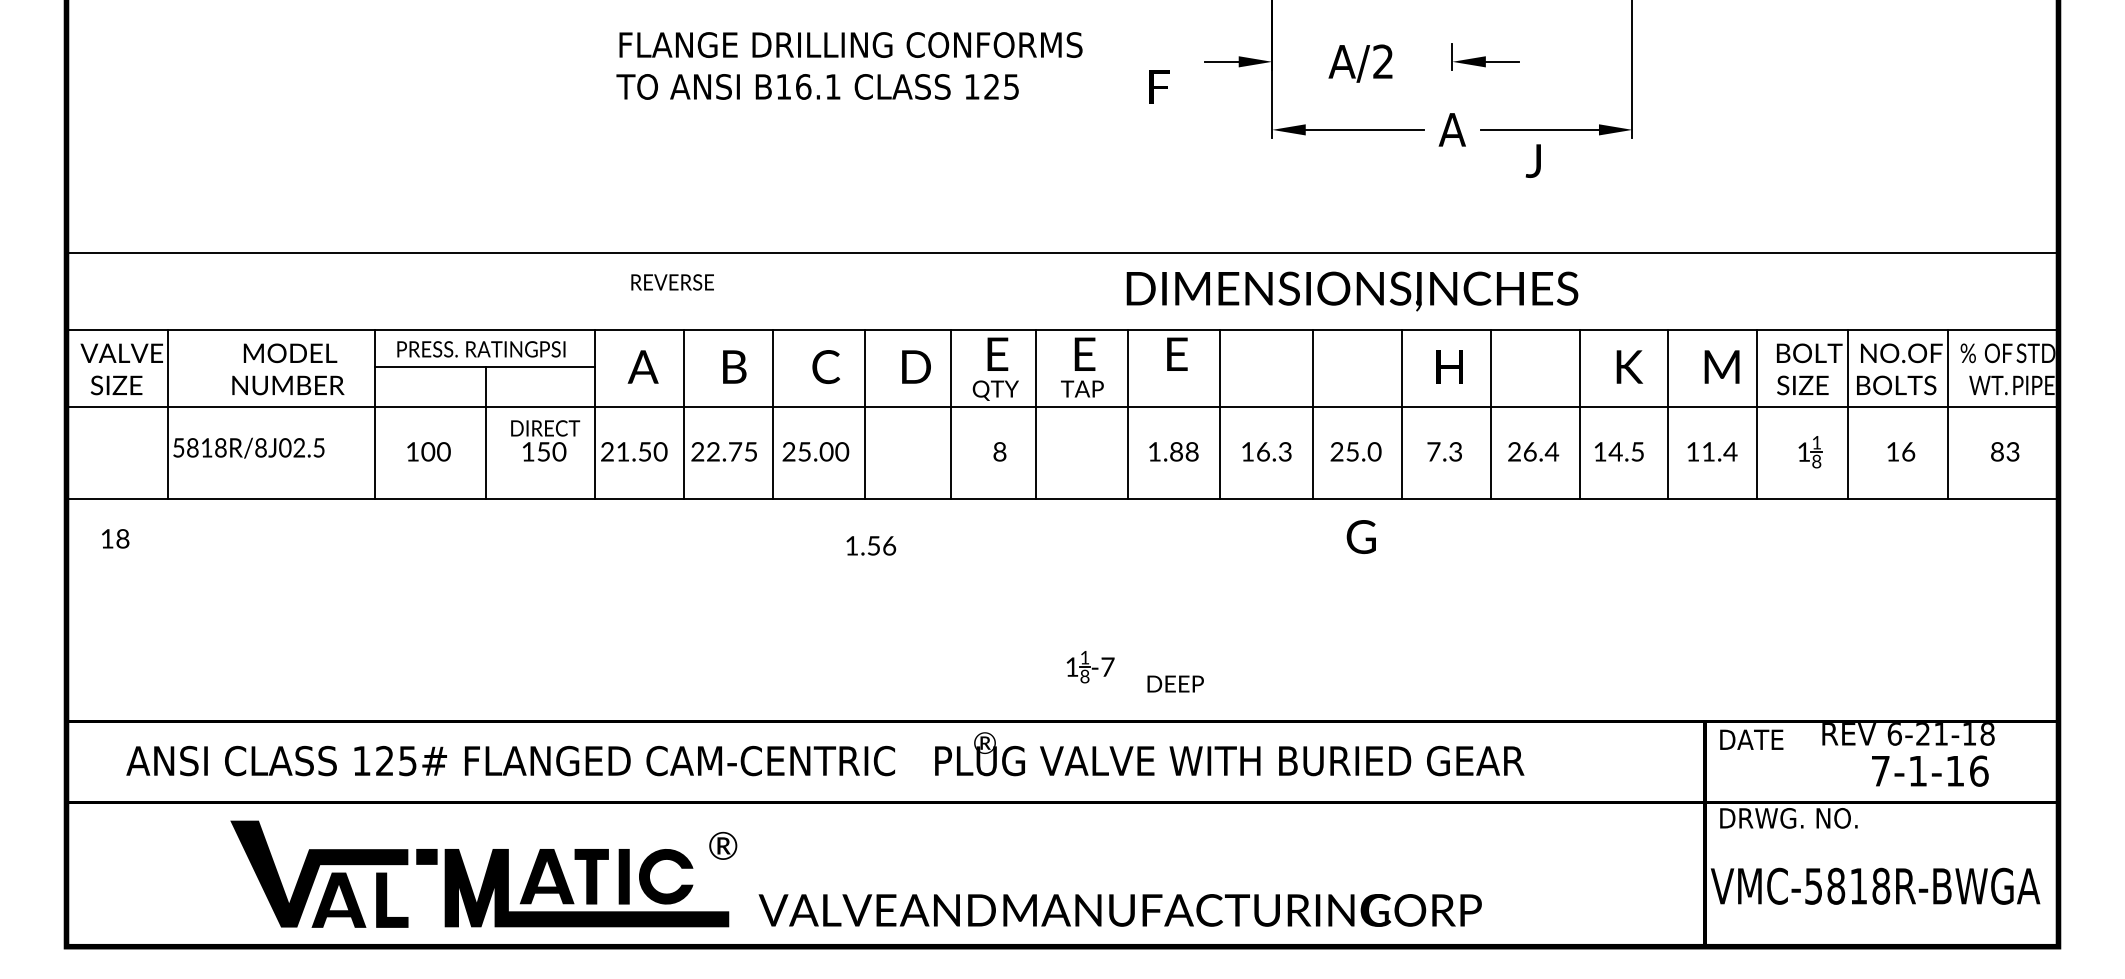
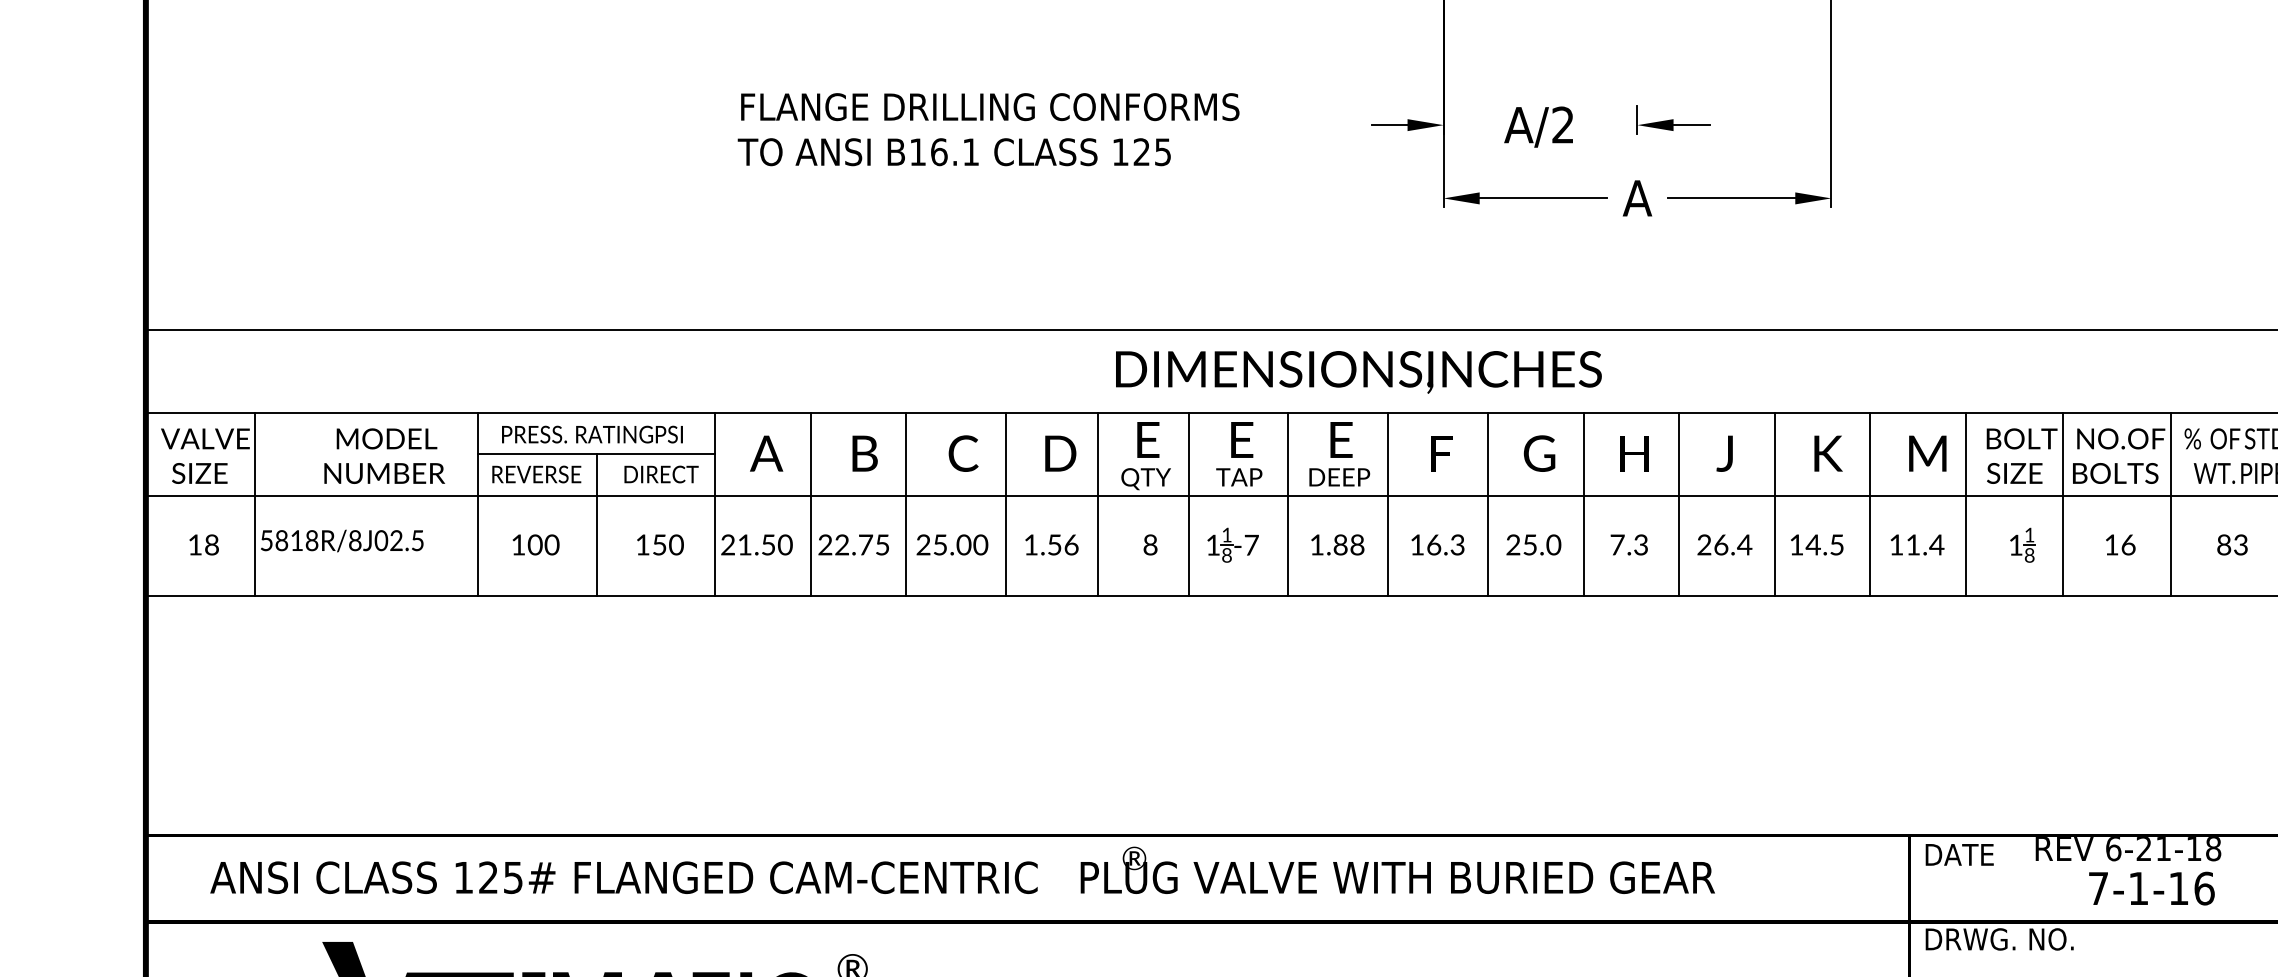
text: (1159, 86) -> (1441, 453), moved
text: (1532, 160) -> (1723, 453), moved
text: (672, 282) -> (536, 474), moved
text: (1352, 291) -> (1358, 372), moved
text: (545, 428) -> (661, 474), moved
text: (1360, 536) -> (1538, 453), moved
text: (115, 538) -> (204, 544), moved
text: (871, 545) -> (1052, 544), moved
part: (1090, 667) -> (1232, 545), moved
text: (1175, 683) -> (1339, 476), moved

